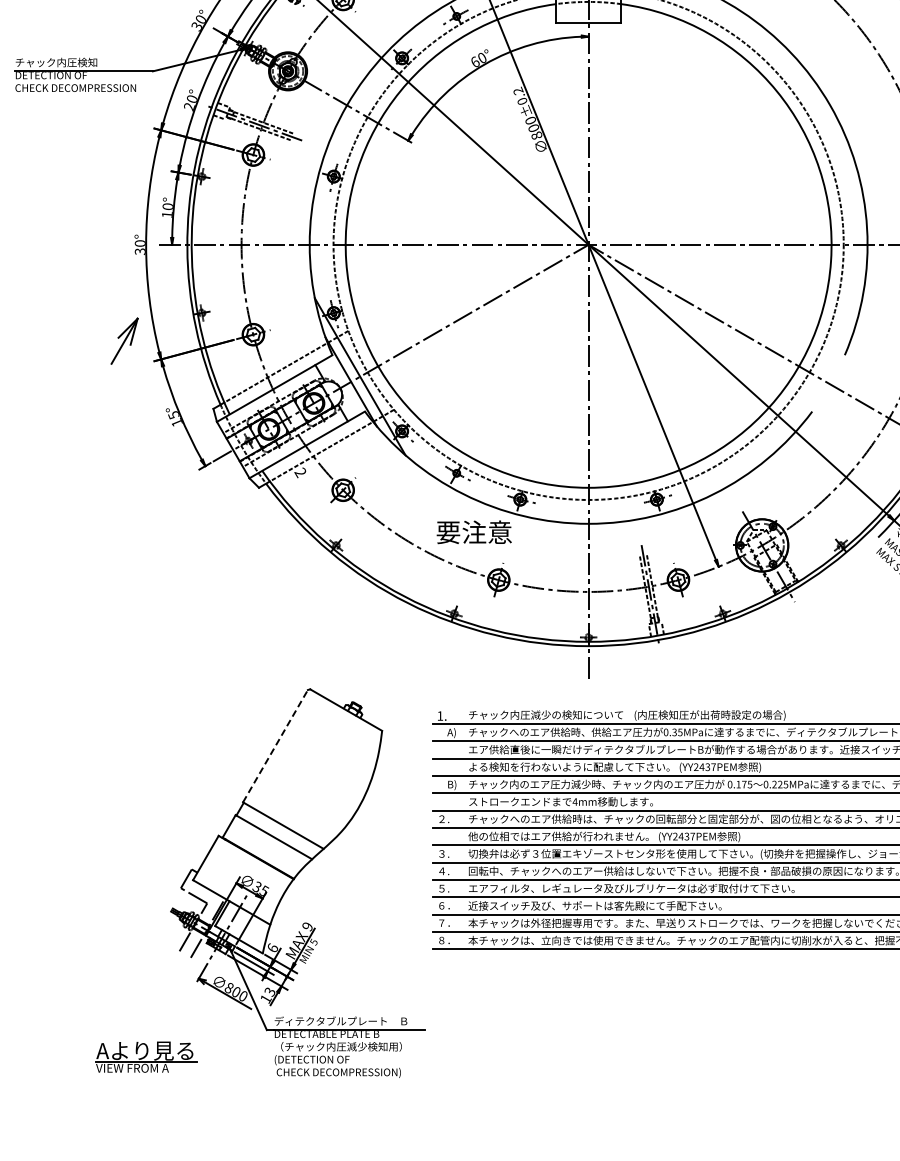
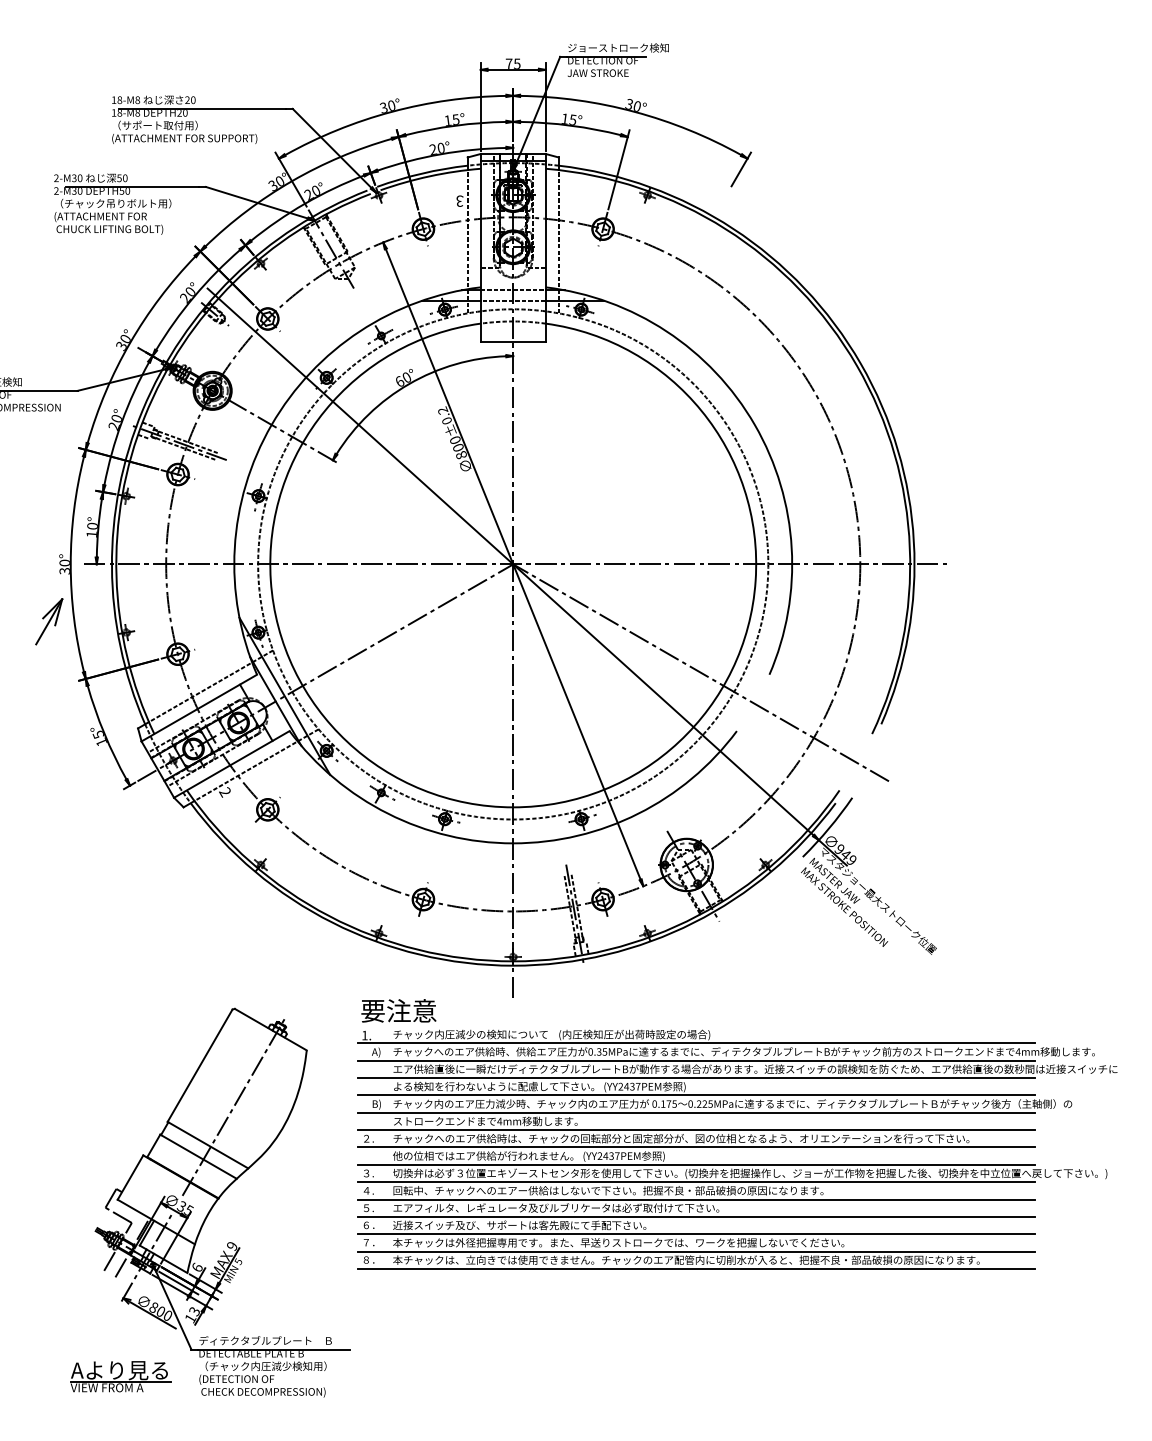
part: (124, 340) -> (49, 621), moved
text: (473, 531) -> (398, 1010), moved
line: (275, 745) -> (200, 1065), dashed -> solid
line: (309, 785) -> (234, 1105), added
part: (145, 1056) -> (120, 1376), moved

